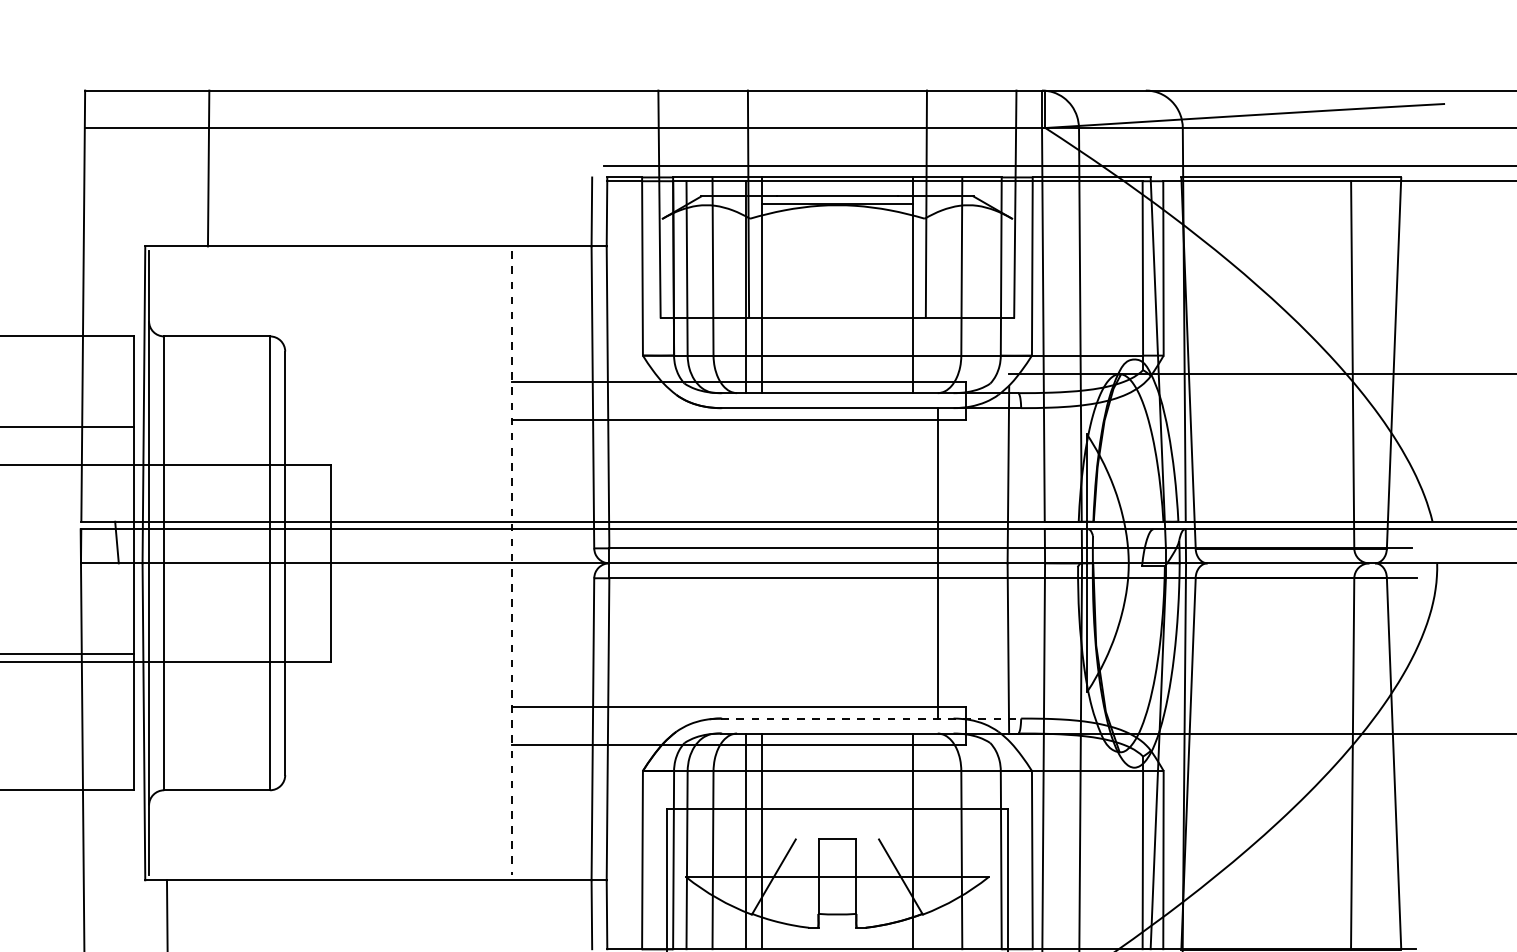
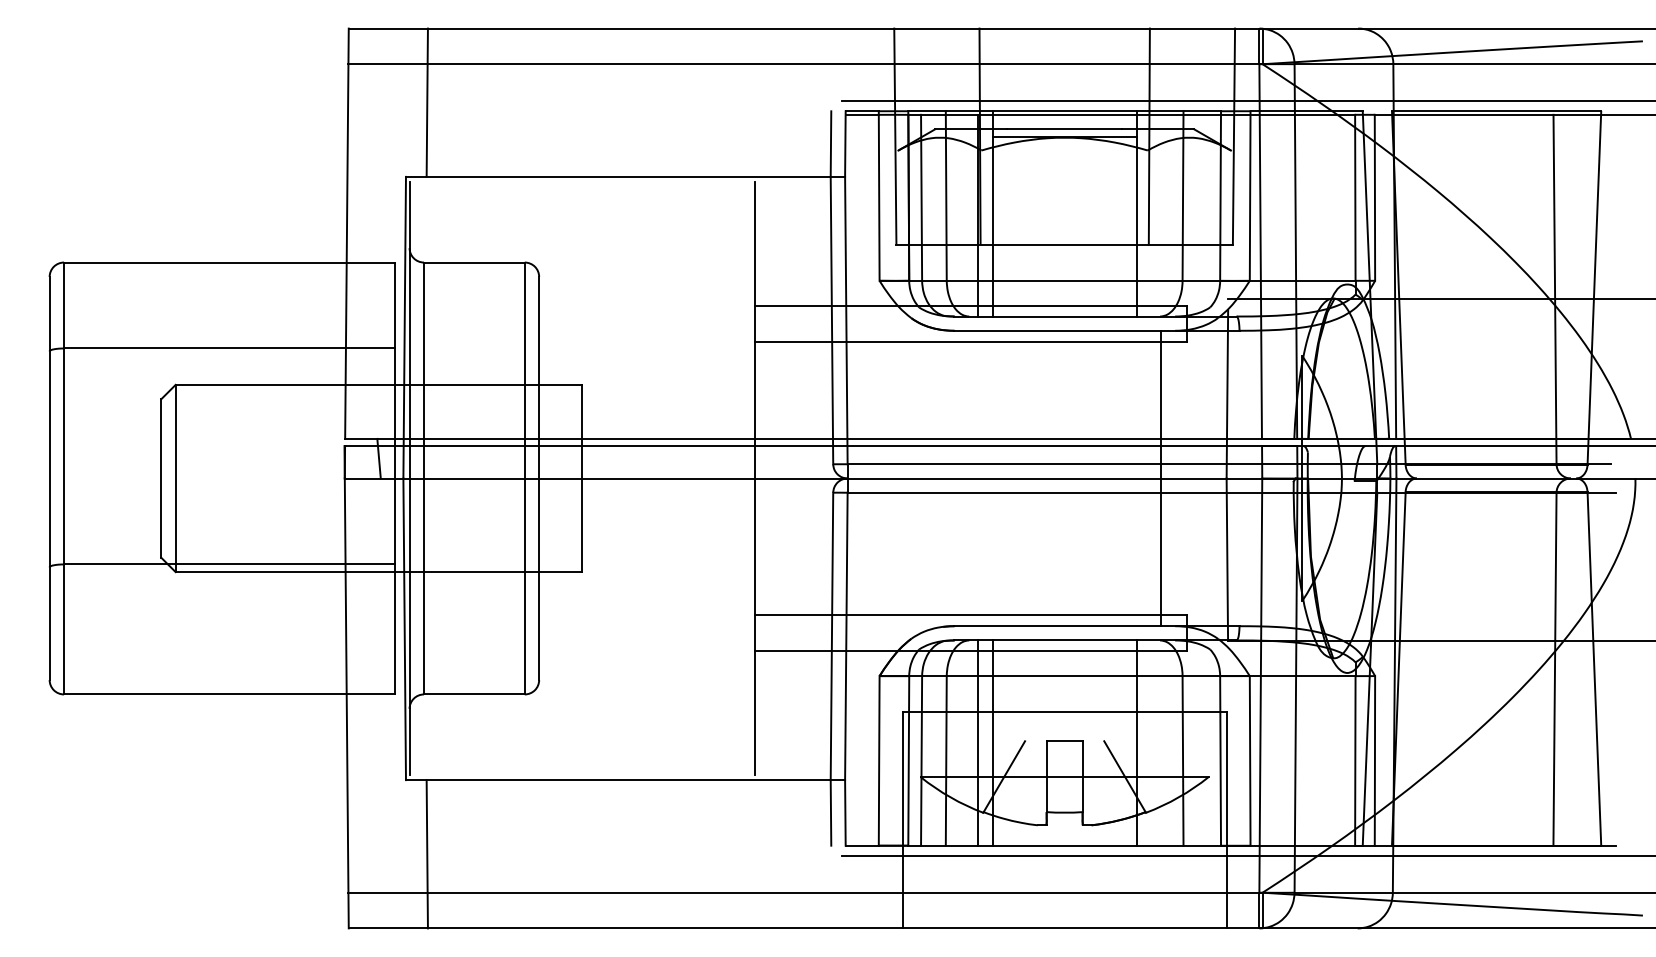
line: (207, 168) -> (426, 102), moved
line: (512, 563) -> (755, 478), dashed -> solid
line: (870, 718) -> (1096, 626), dashed -> solid

